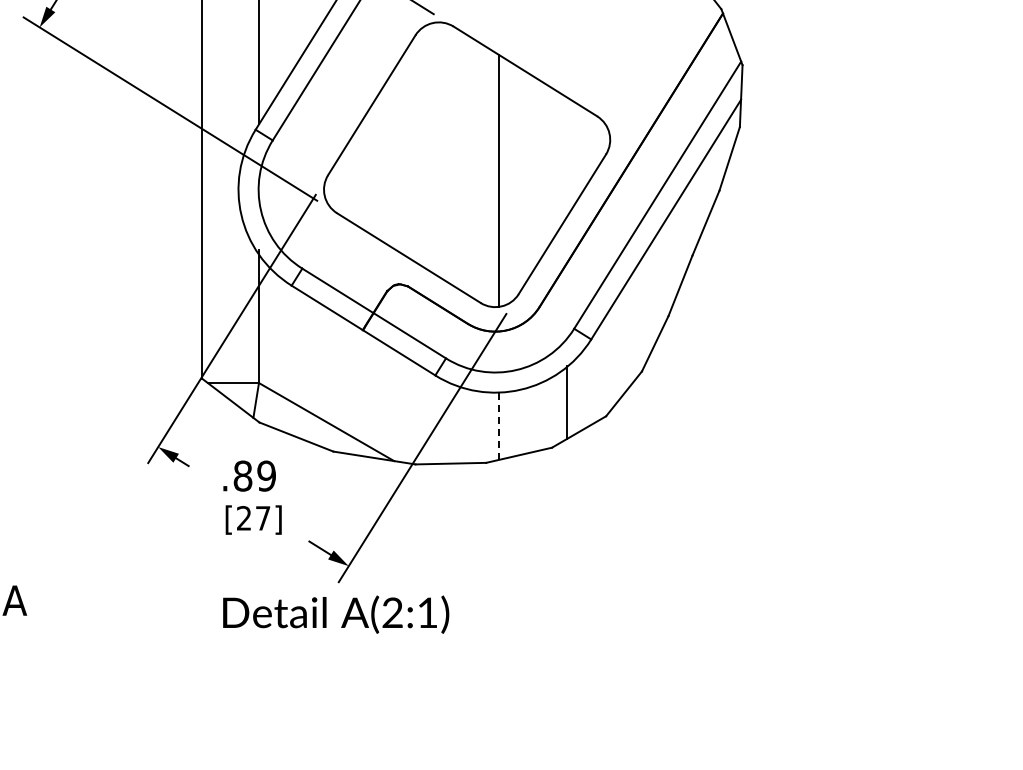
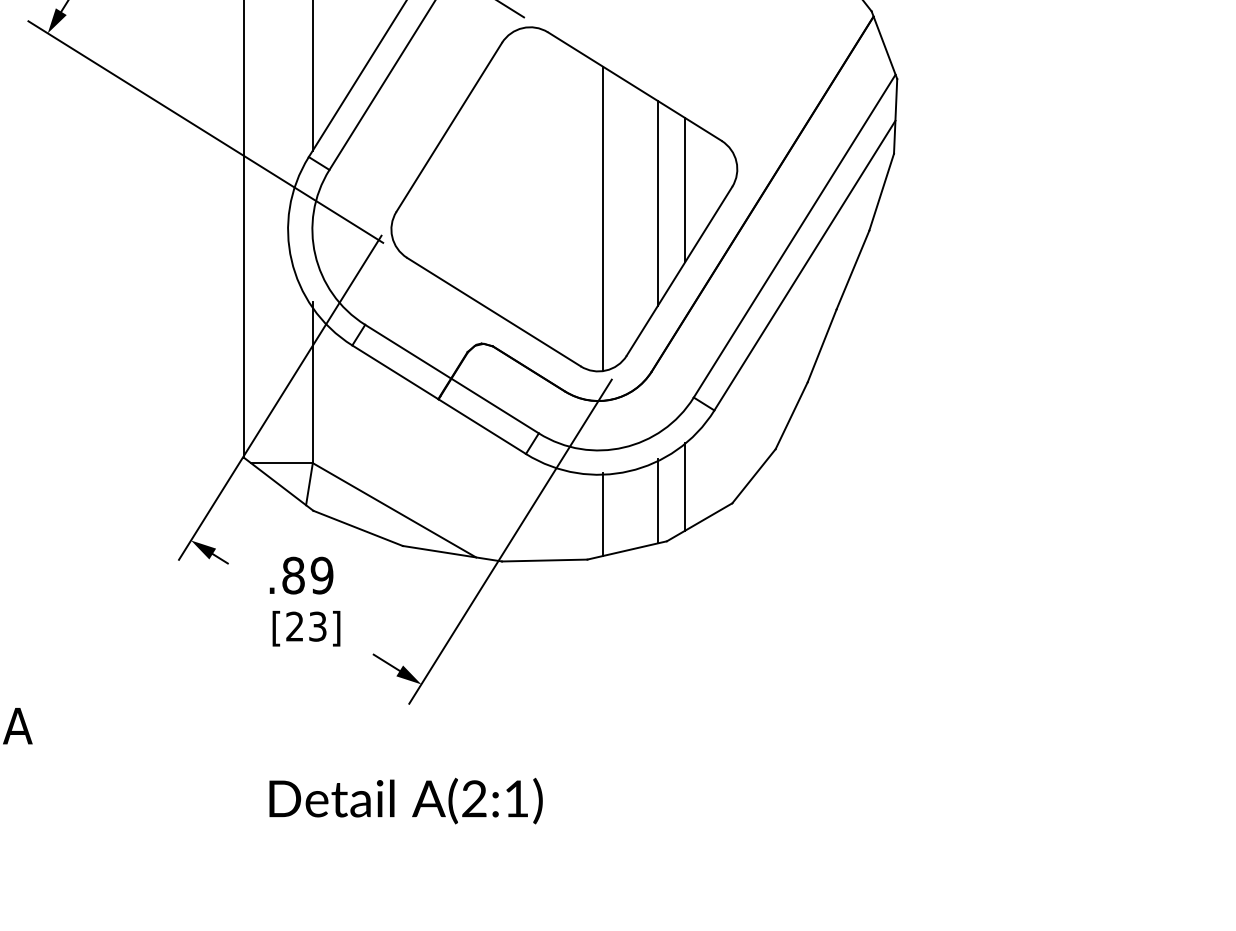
line: (567, 156) -> (685, 189), added
line: (544, 168) -> (657, 203), added
line: (544, 414) -> (657, 501), added
line: (499, 425) -> (603, 514), dashed -> solid
text: (263, 518) -> (318, 626), [27] -> [23]
text: (336, 614) -> (406, 800), moved

